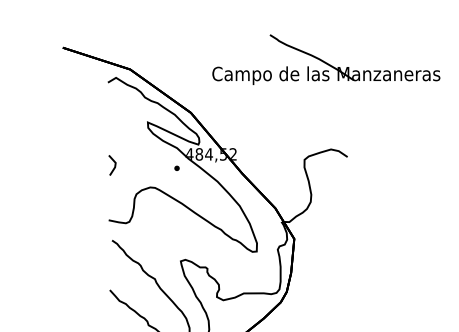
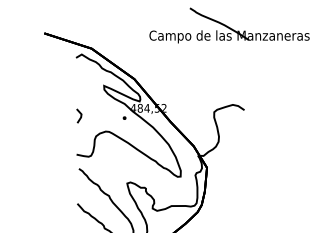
part: (326, 59) -> (229, 25), moved

